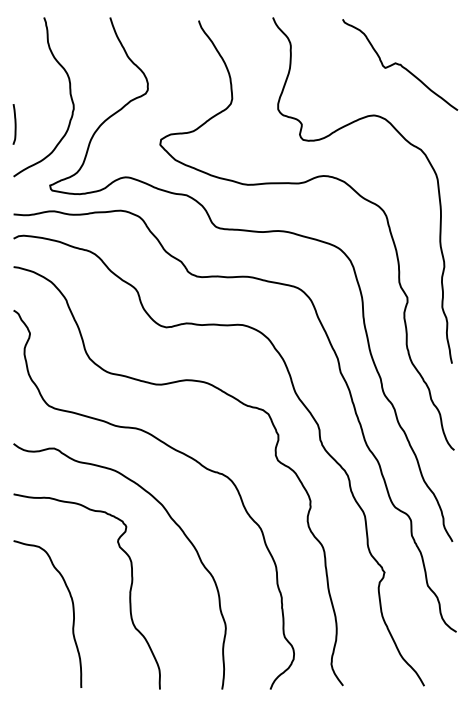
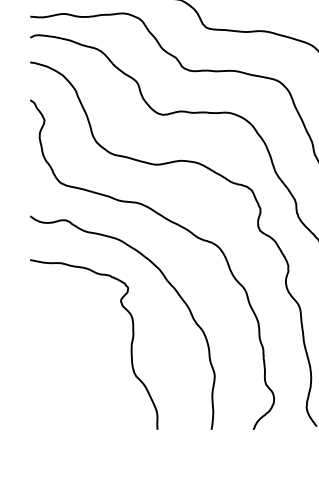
curve: (72, 611) -> (81, 361), removed

